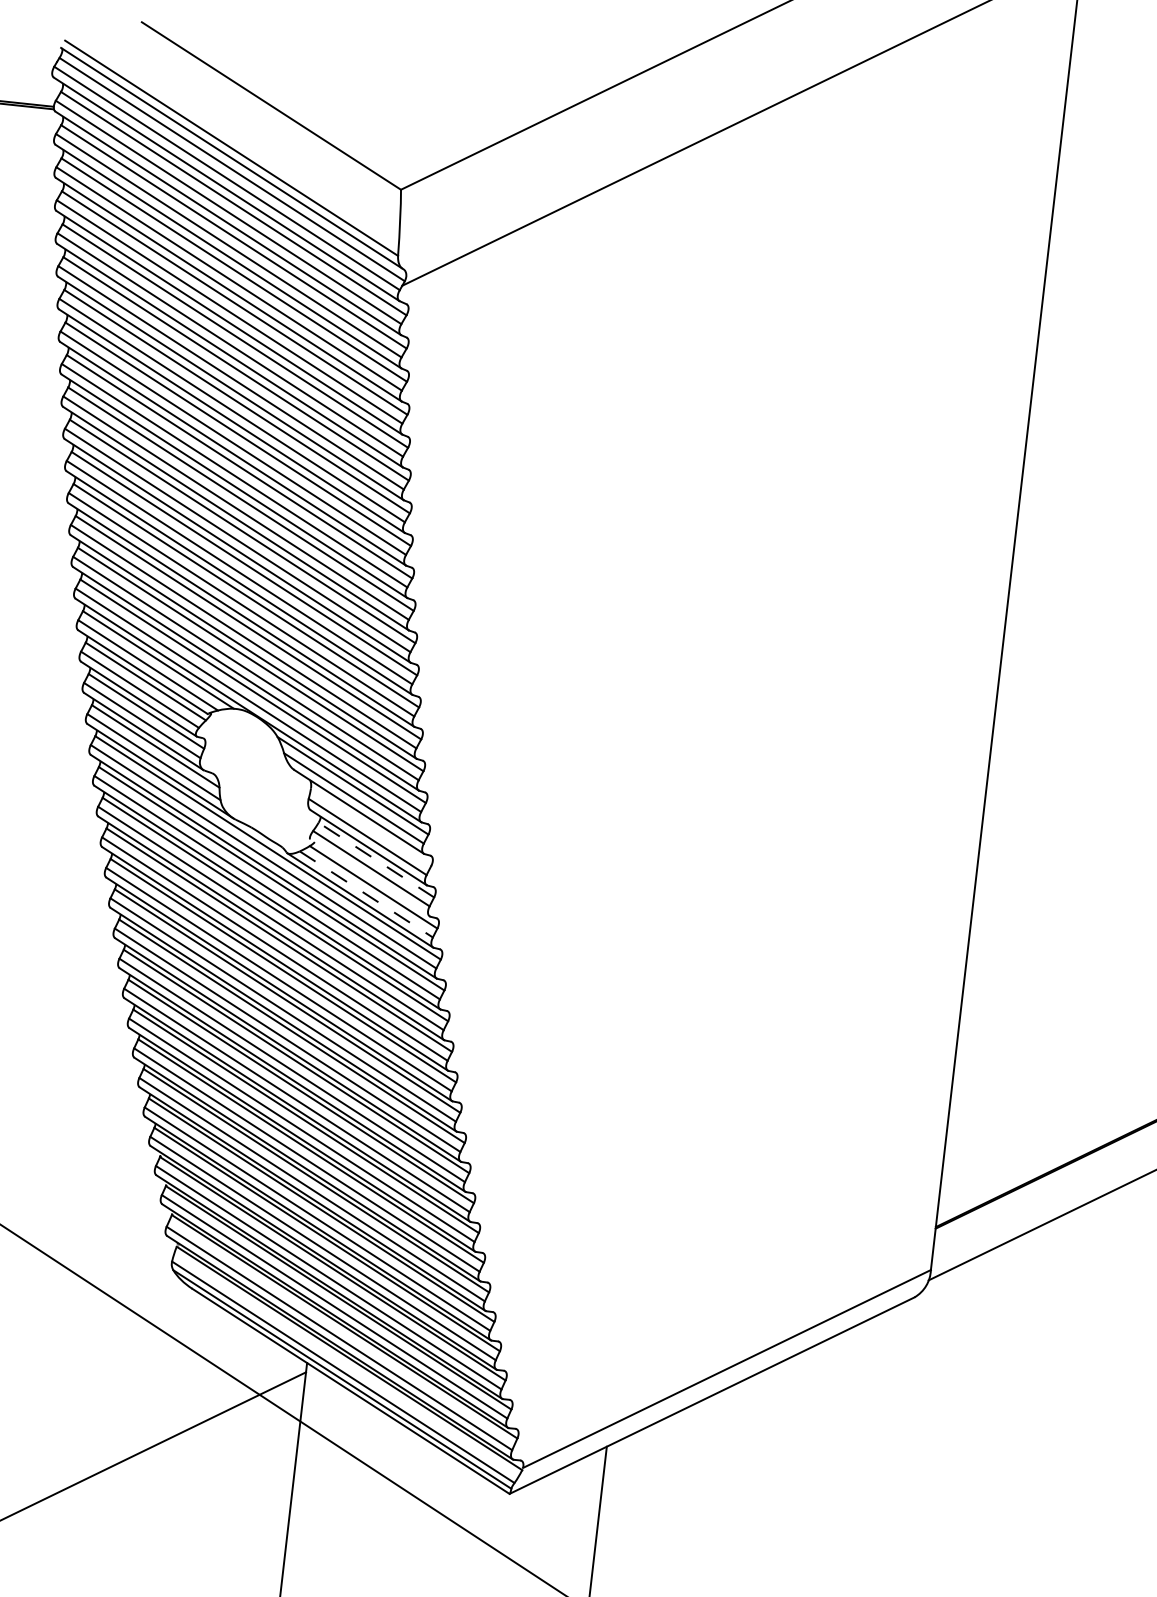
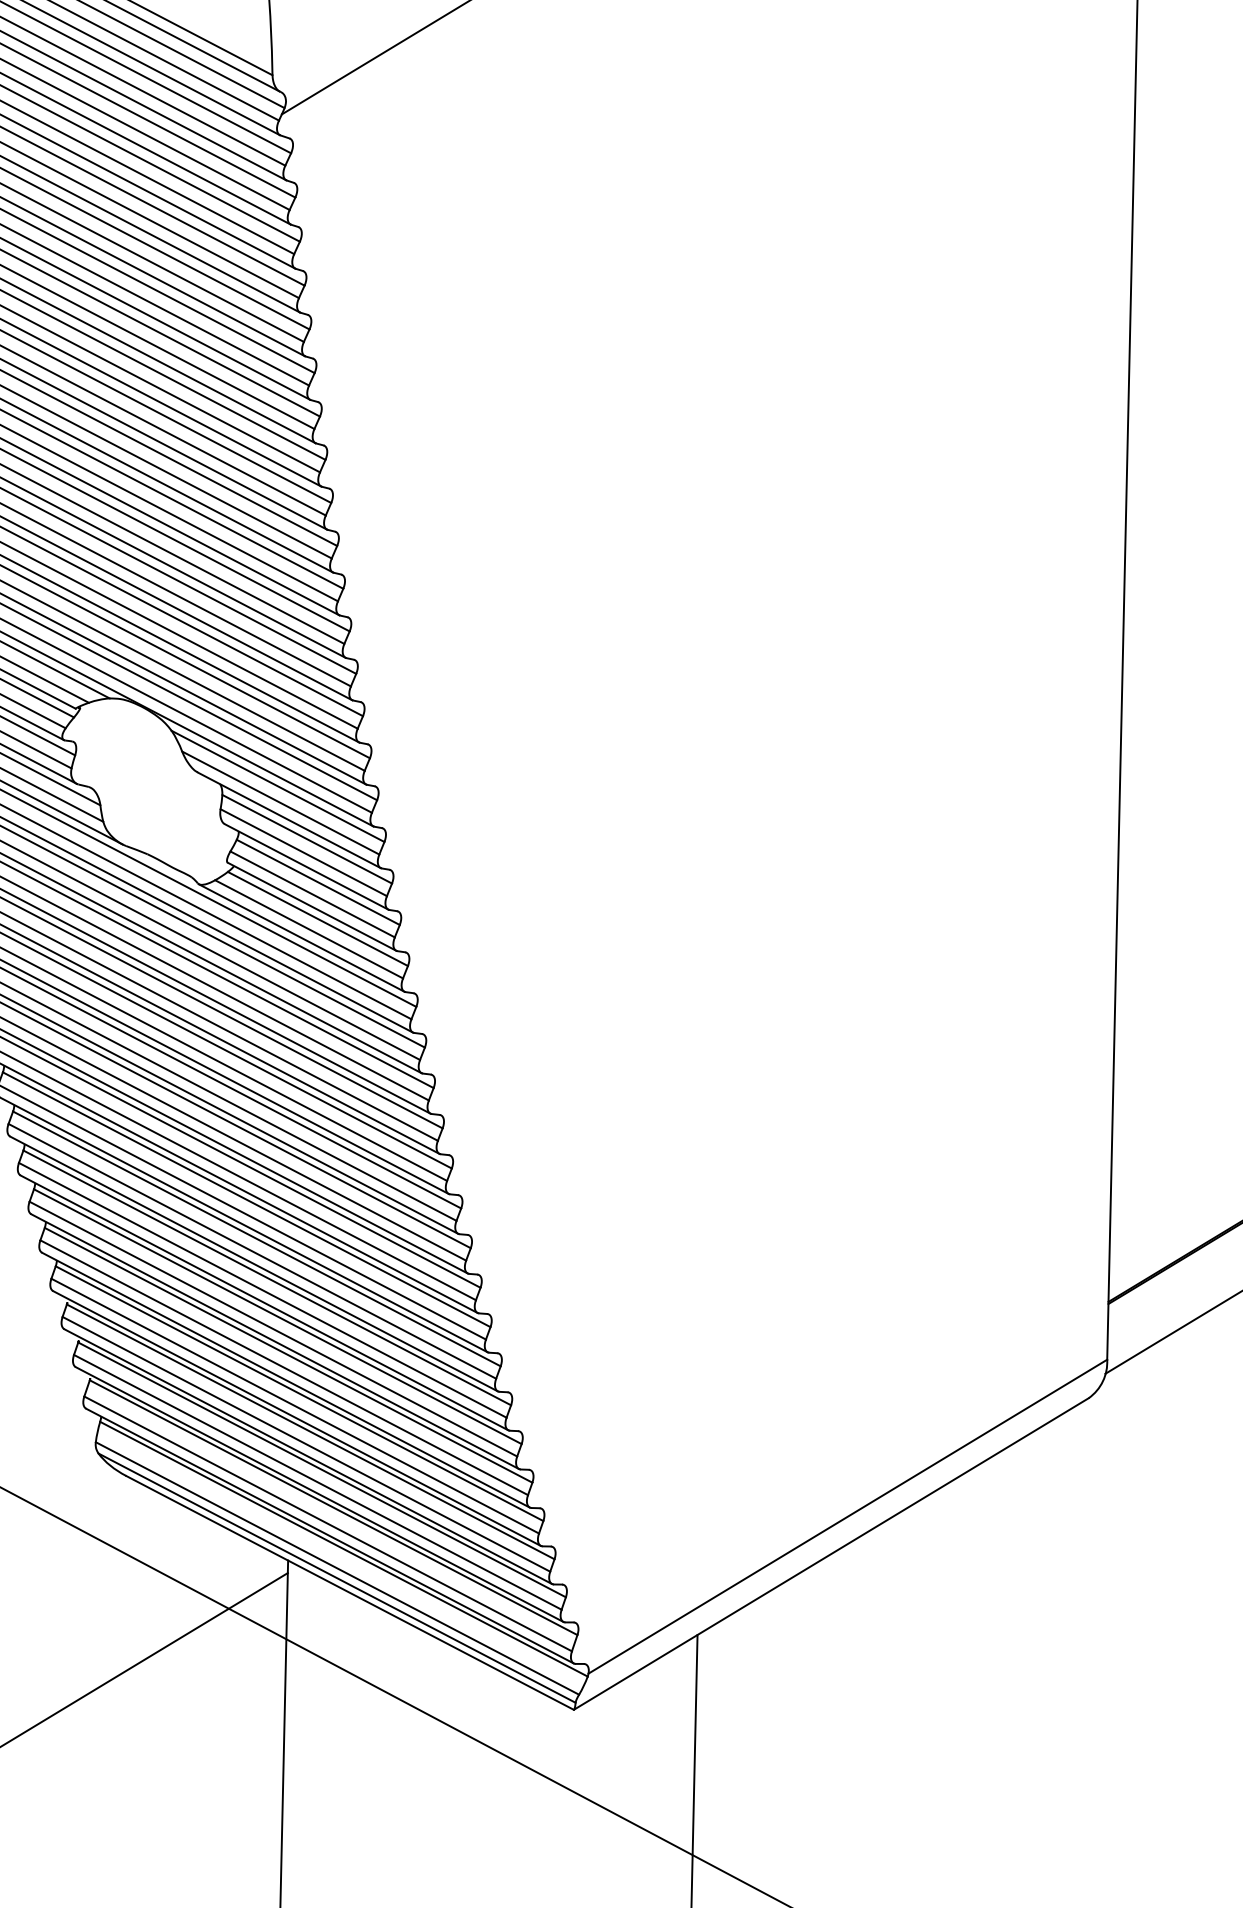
line: (371, 827) -> (307, 839), added
line: (376, 860) -> (318, 882), dashed -> solid
line: (369, 877) -> (311, 906), added
line: (366, 894) -> (309, 929), dashed -> solid

